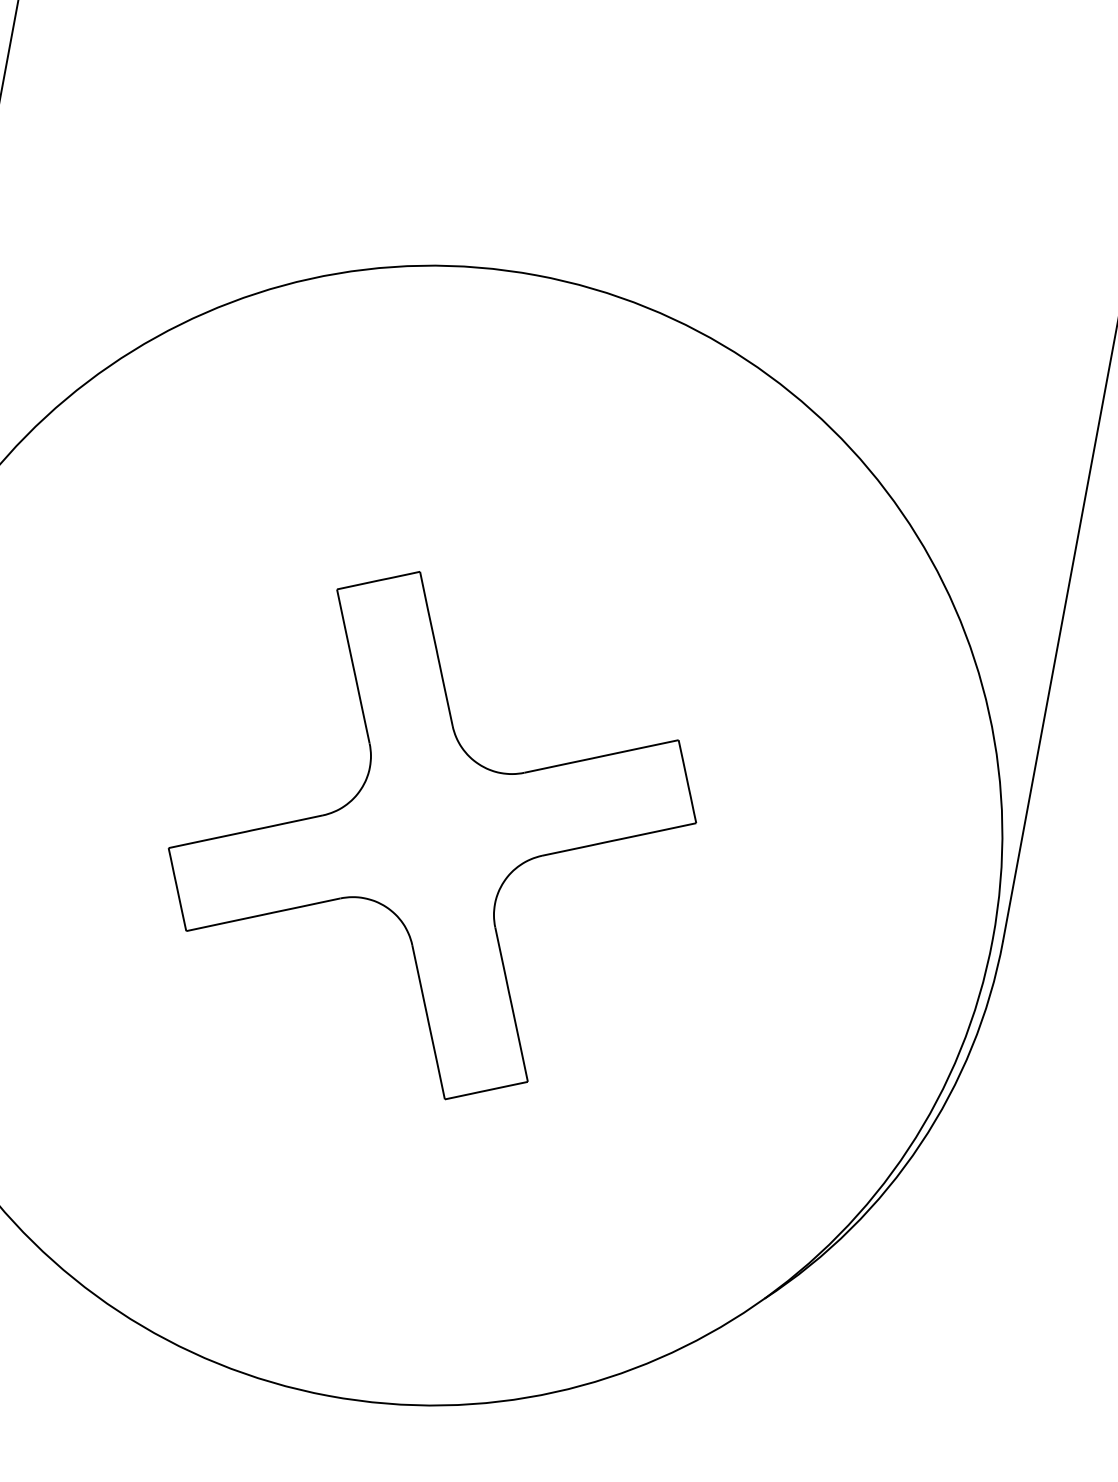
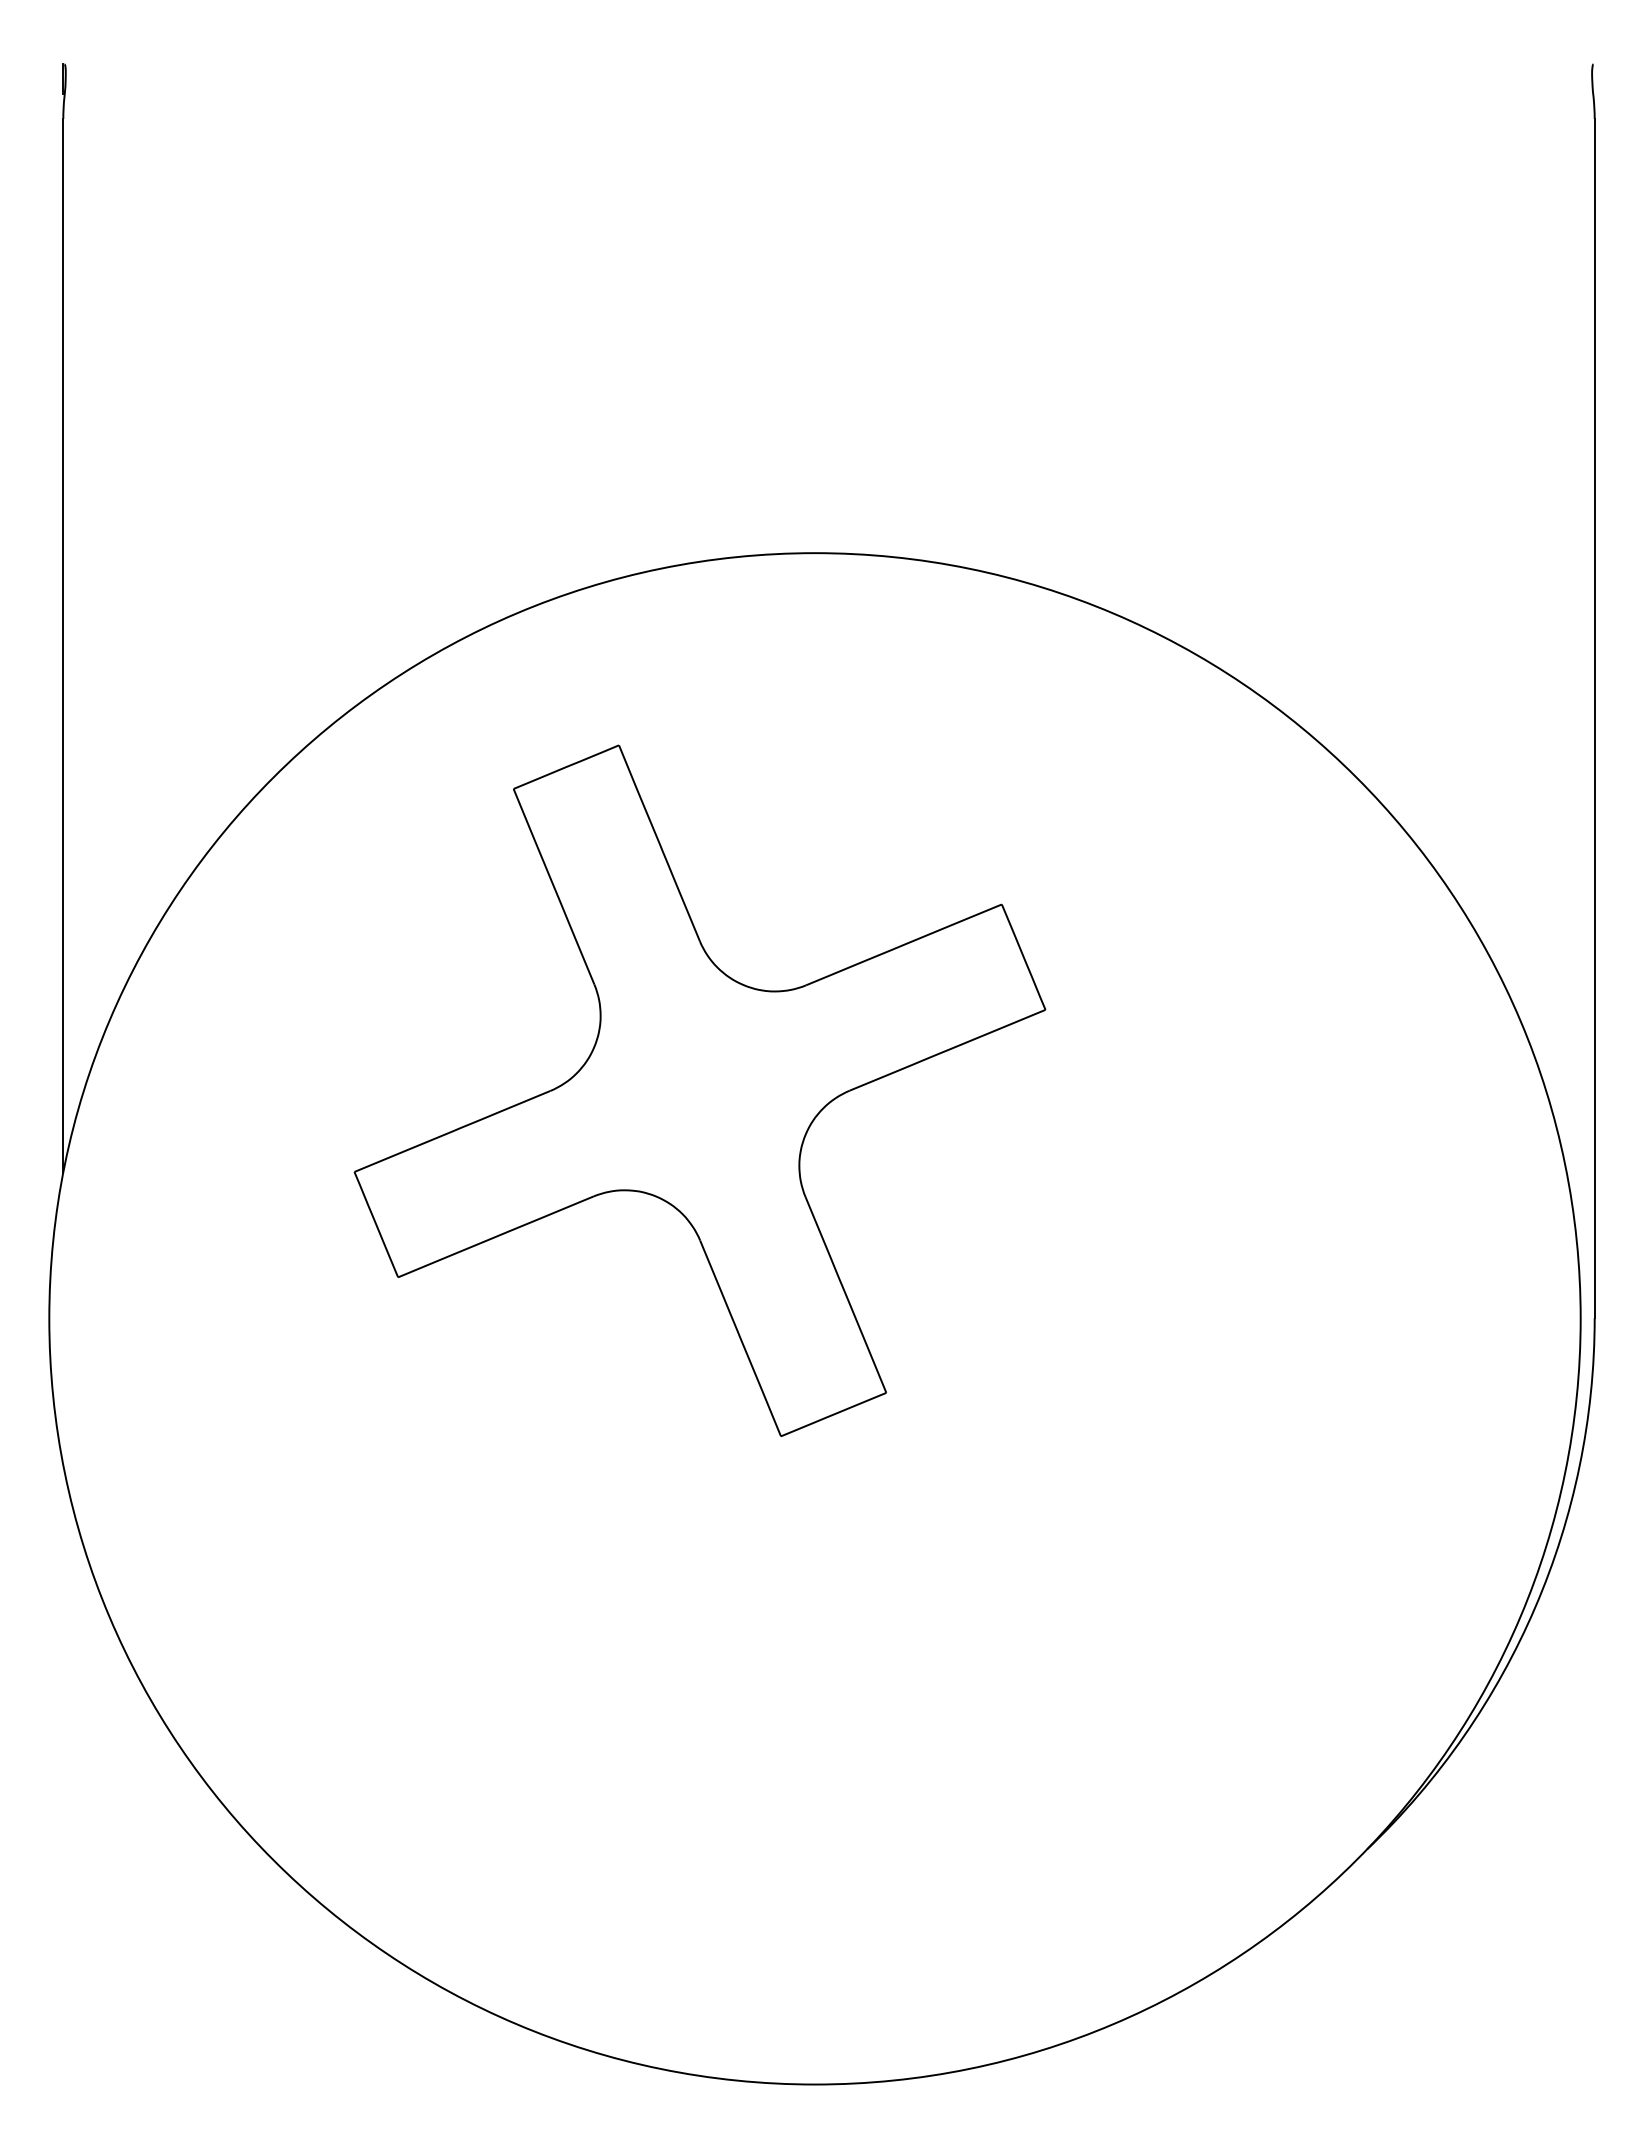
part: (432, 835) -> (699, 1090), moved

